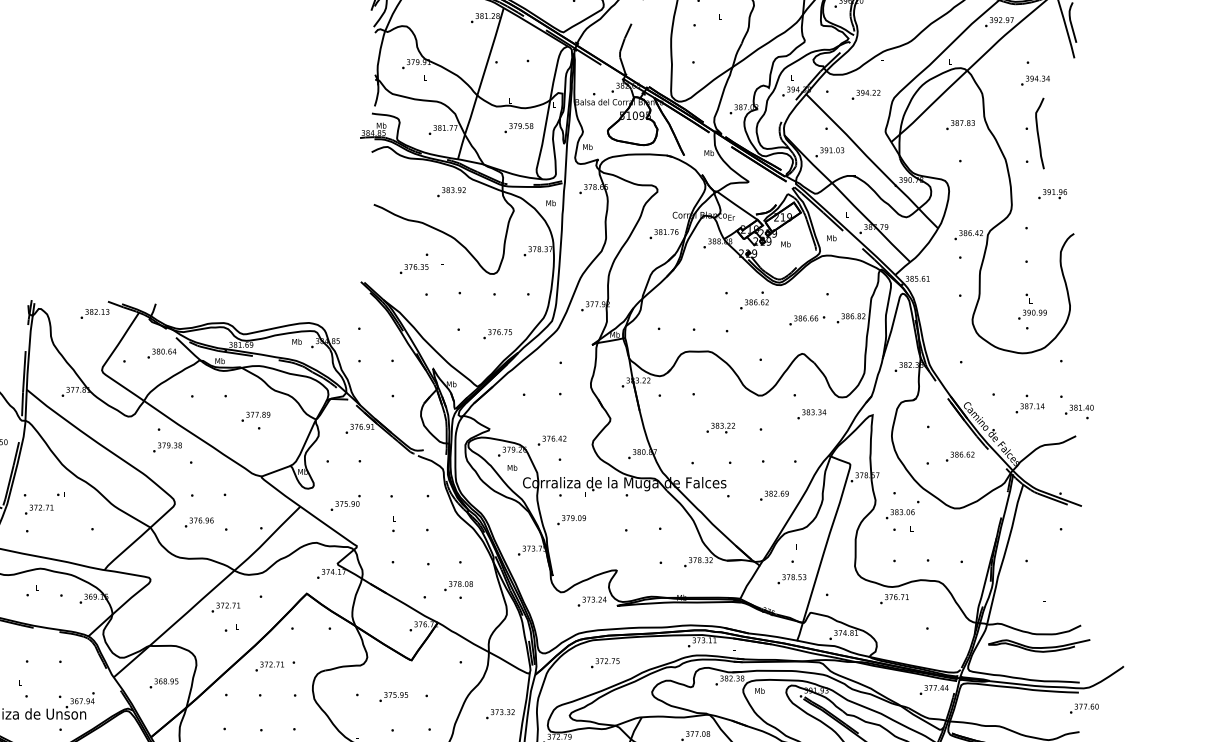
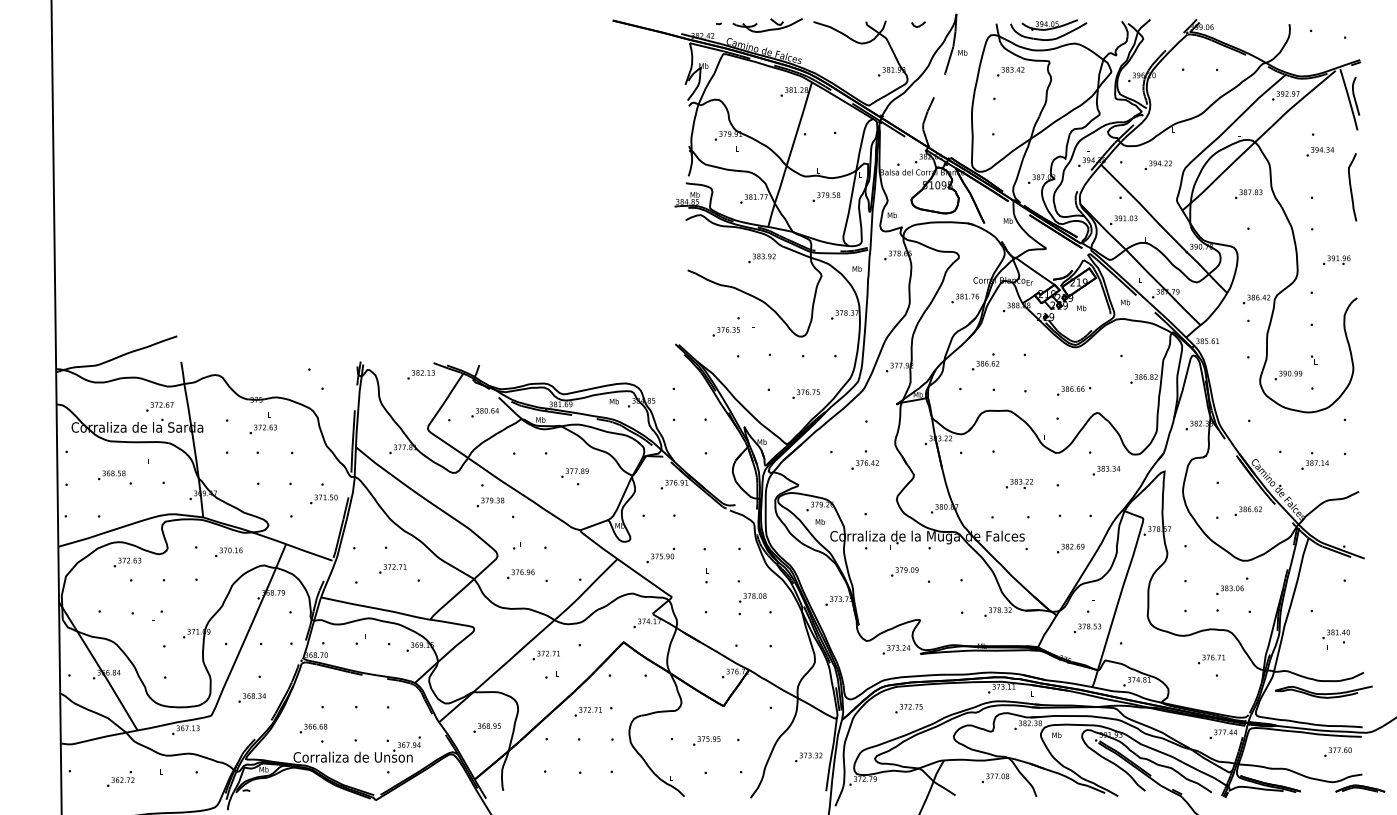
curve: (1038, 133) -> (1351, 187), moved
text: (754, 300) -> (985, 361), moved
text: (1032, 314) -> (1288, 375), moved
text: (807, 319) -> (1074, 390), moved
text: (1078, 411) -> (1335, 636), moved
text: (551, 440) -> (864, 464), moved
text: (38, 509) -> (392, 568), moved
text: (902, 510) -> (1232, 586), moved
text: (571, 519) -> (904, 571), moved
text: (458, 585) -> (752, 597), moved
text: (893, 599) -> (1210, 659), moved
text: (1083, 707) -> (1337, 751), moved

